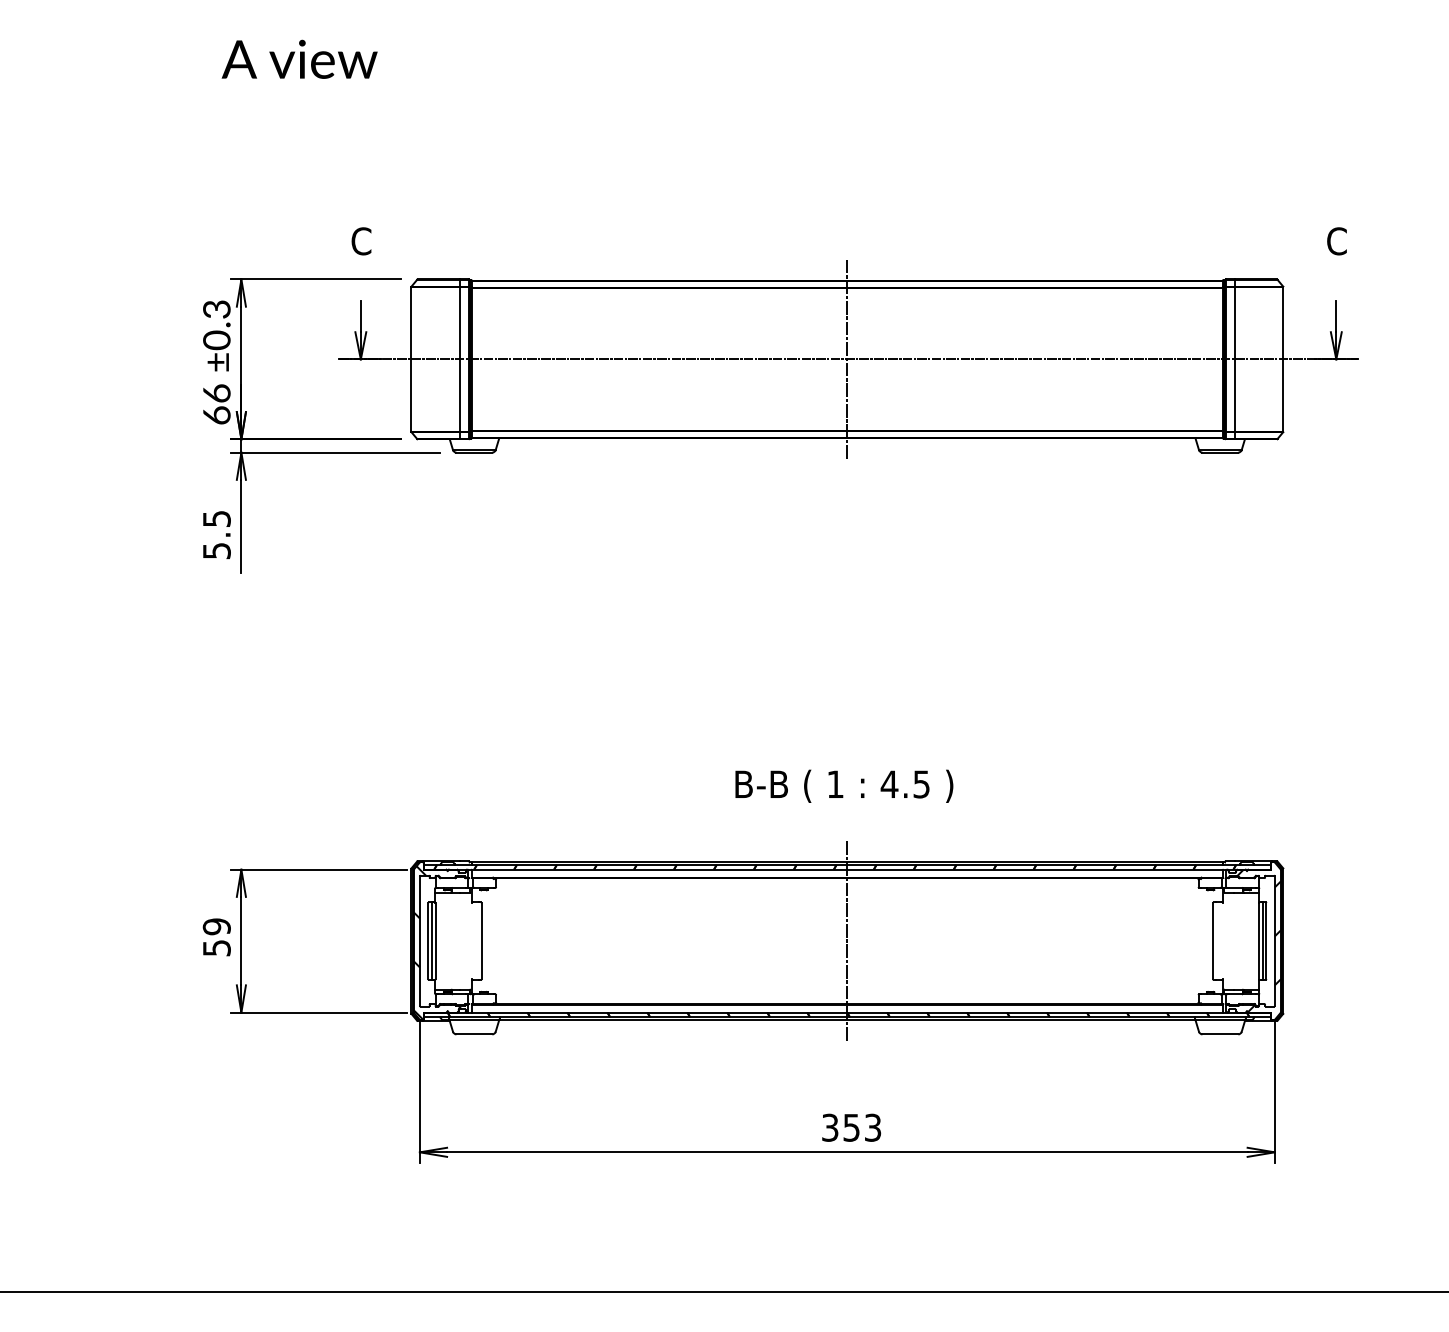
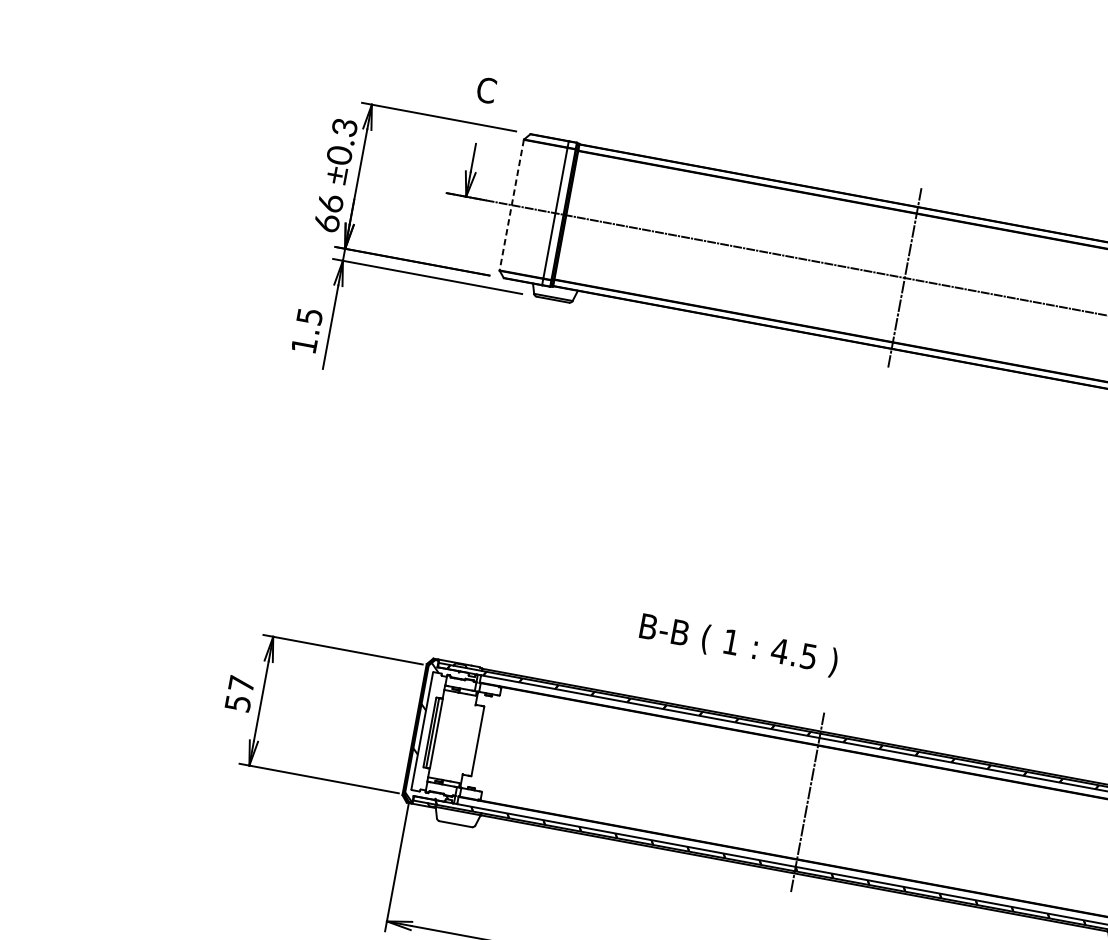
line: (411, 359) -> (511, 205), solid -> dashed
text: (216, 551) -> (303, 345), 5.5 -> 1.5
text: (844, 785) -> (739, 644), moved
text: (216, 926) -> (241, 683), 59 -> 57

